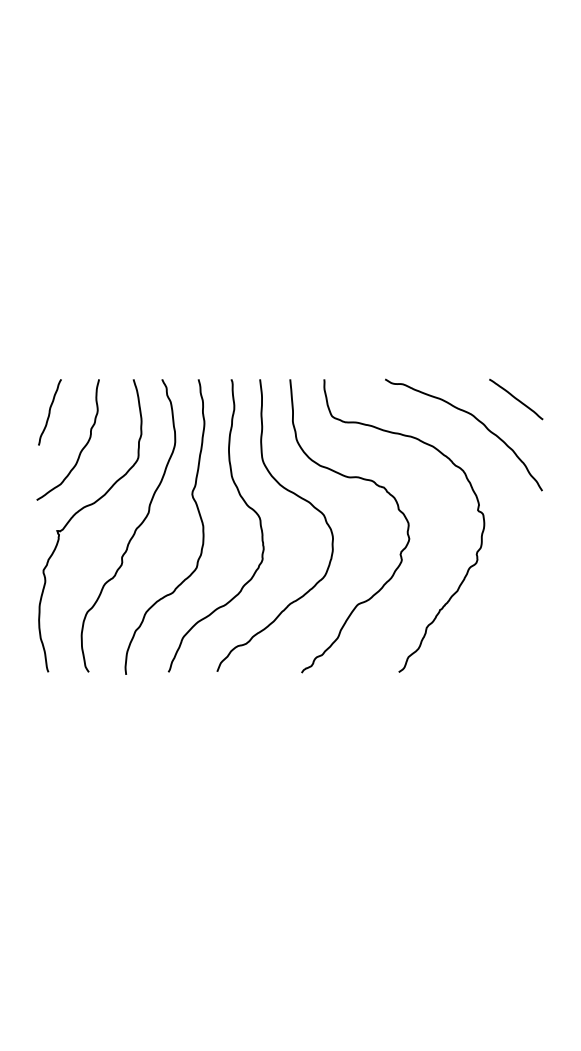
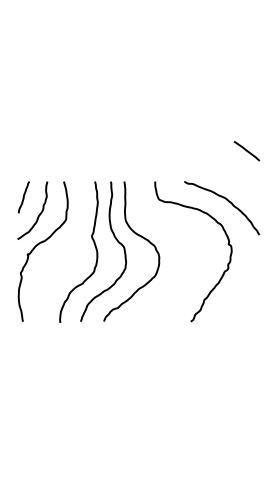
line: (515, 400) -> (246, 151), moved
curve: (350, 479) -> (167, 229), removed
curve: (134, 527) -> (64, 252), removed

